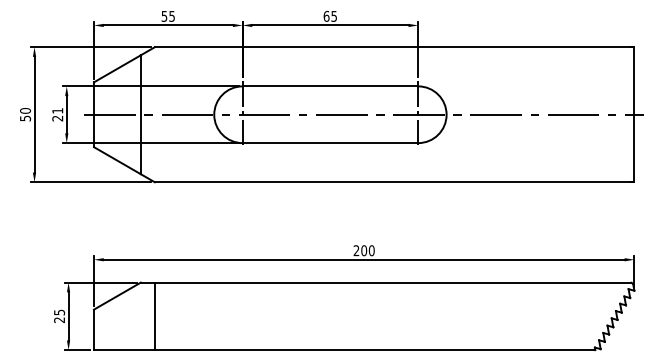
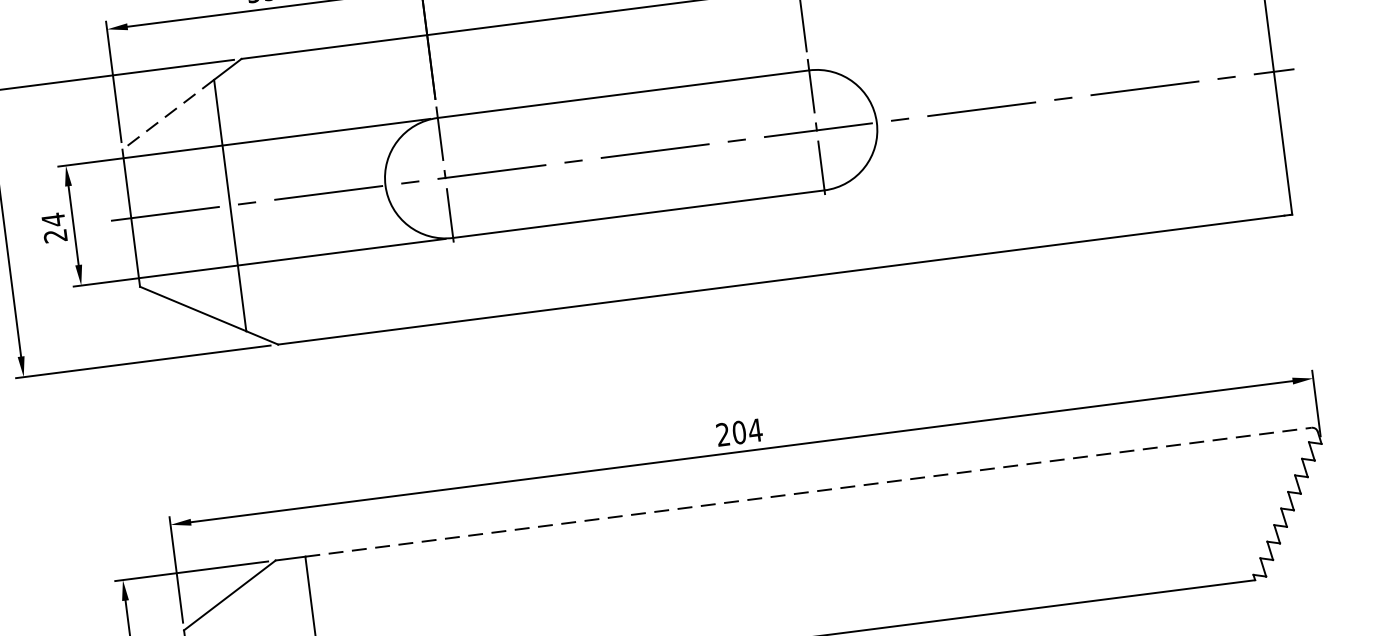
line: (117, 69) -> (168, 116), solid -> dashed
text: (57, 110) -> (52, 219), 21 -> 24
text: (371, 250) -> (754, 430), 200 -> 204
line: (392, 282) -> (807, 492), solid -> dashed

